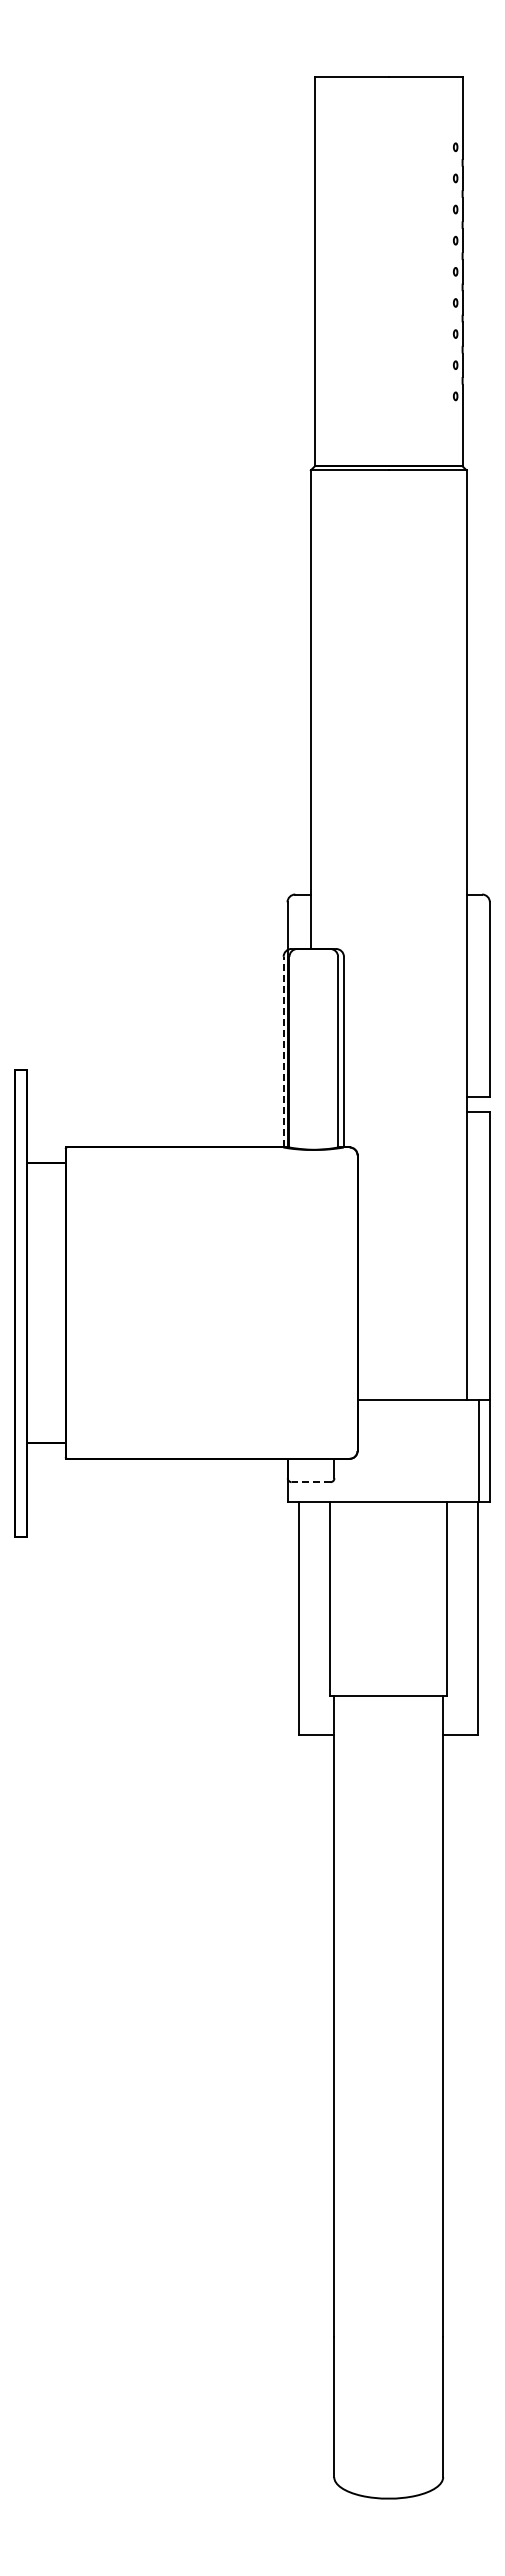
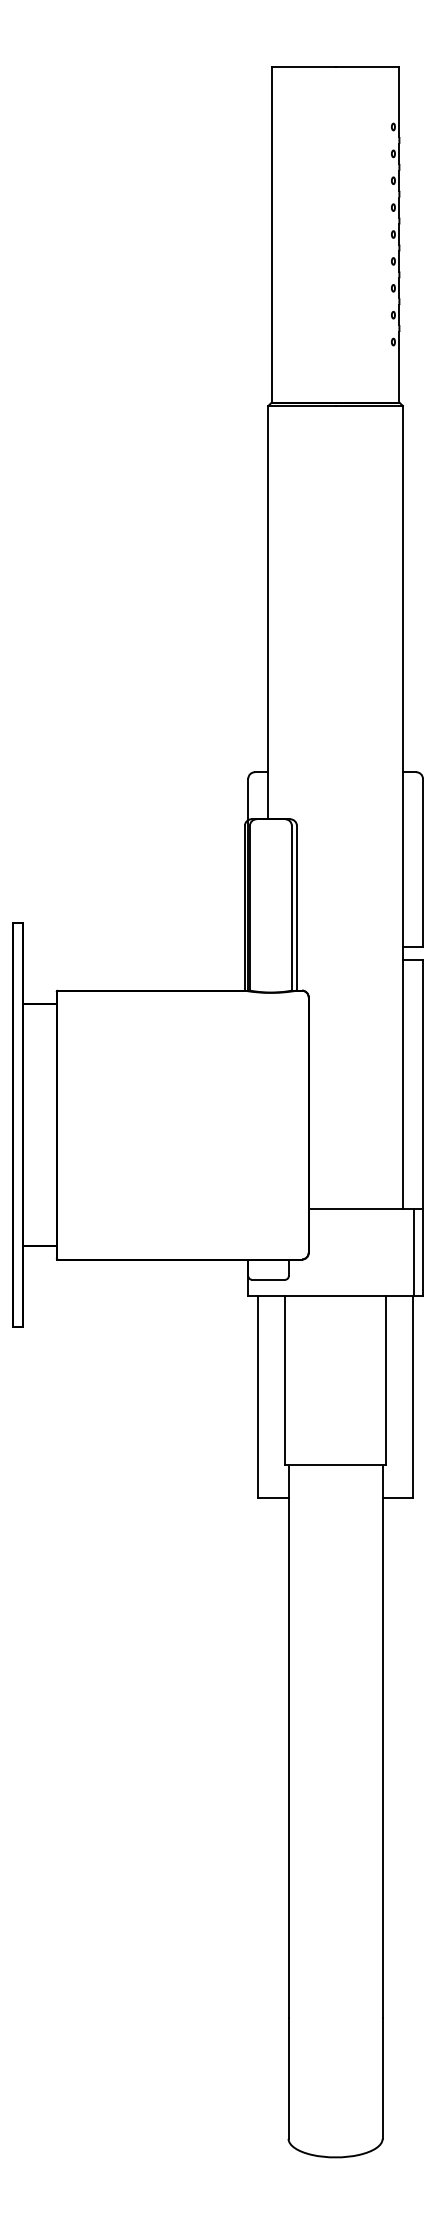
line: (283, 1051) -> (244, 907), dashed -> solid
line: (310, 1482) -> (268, 1279), dashed -> solid

